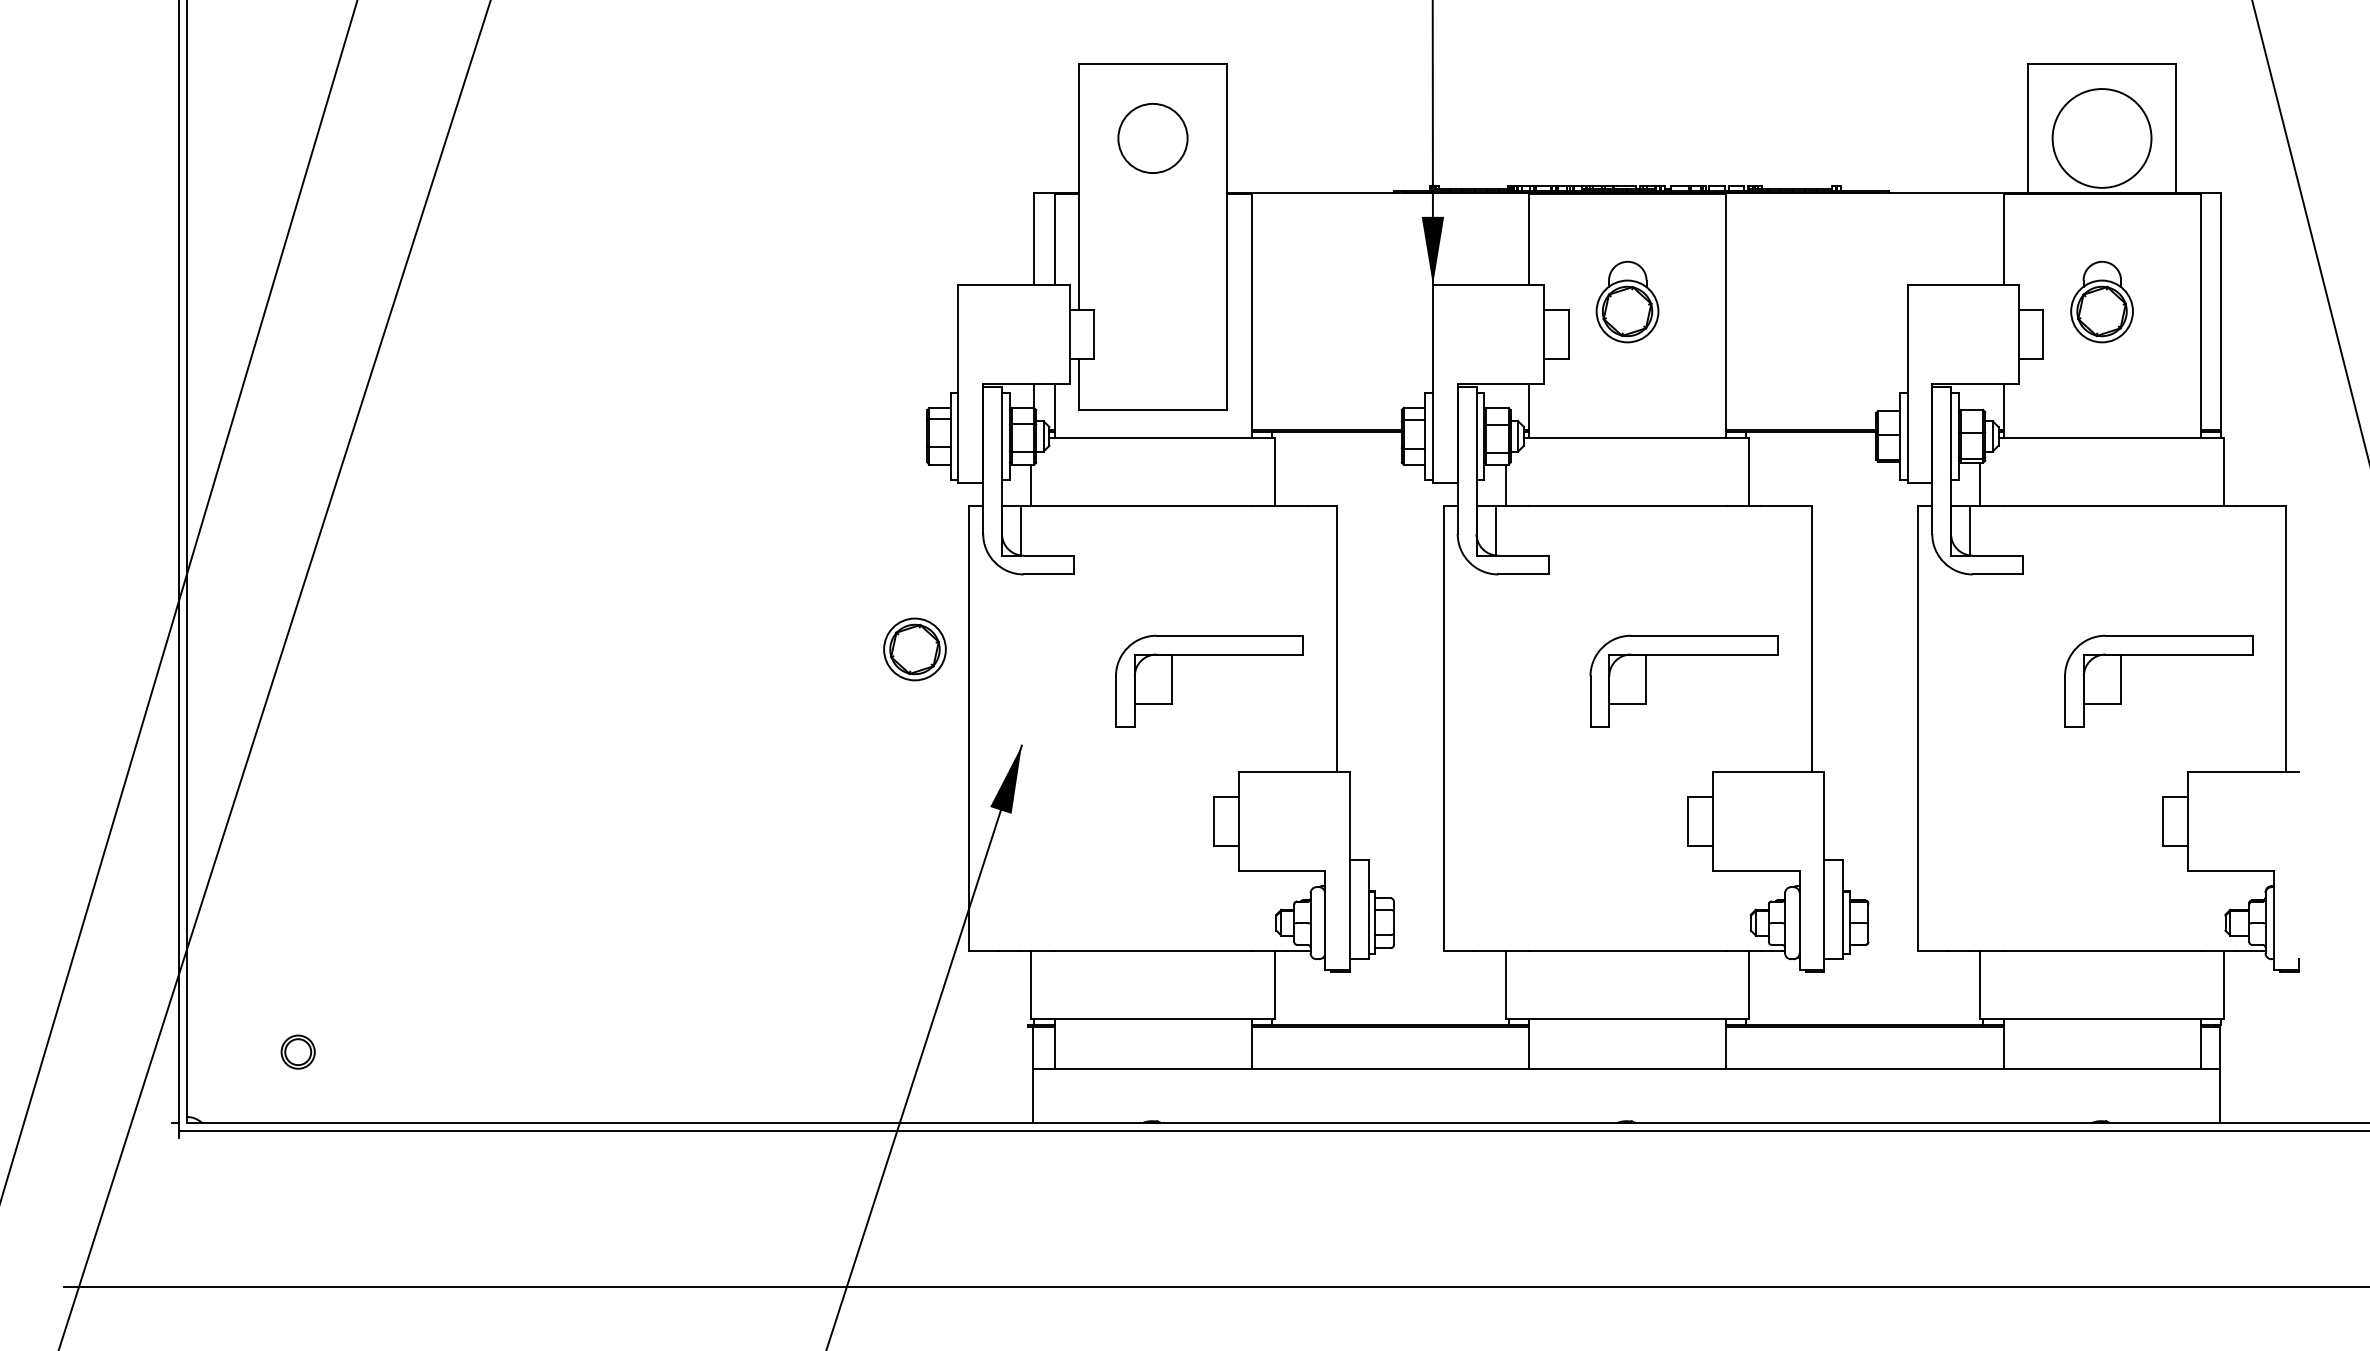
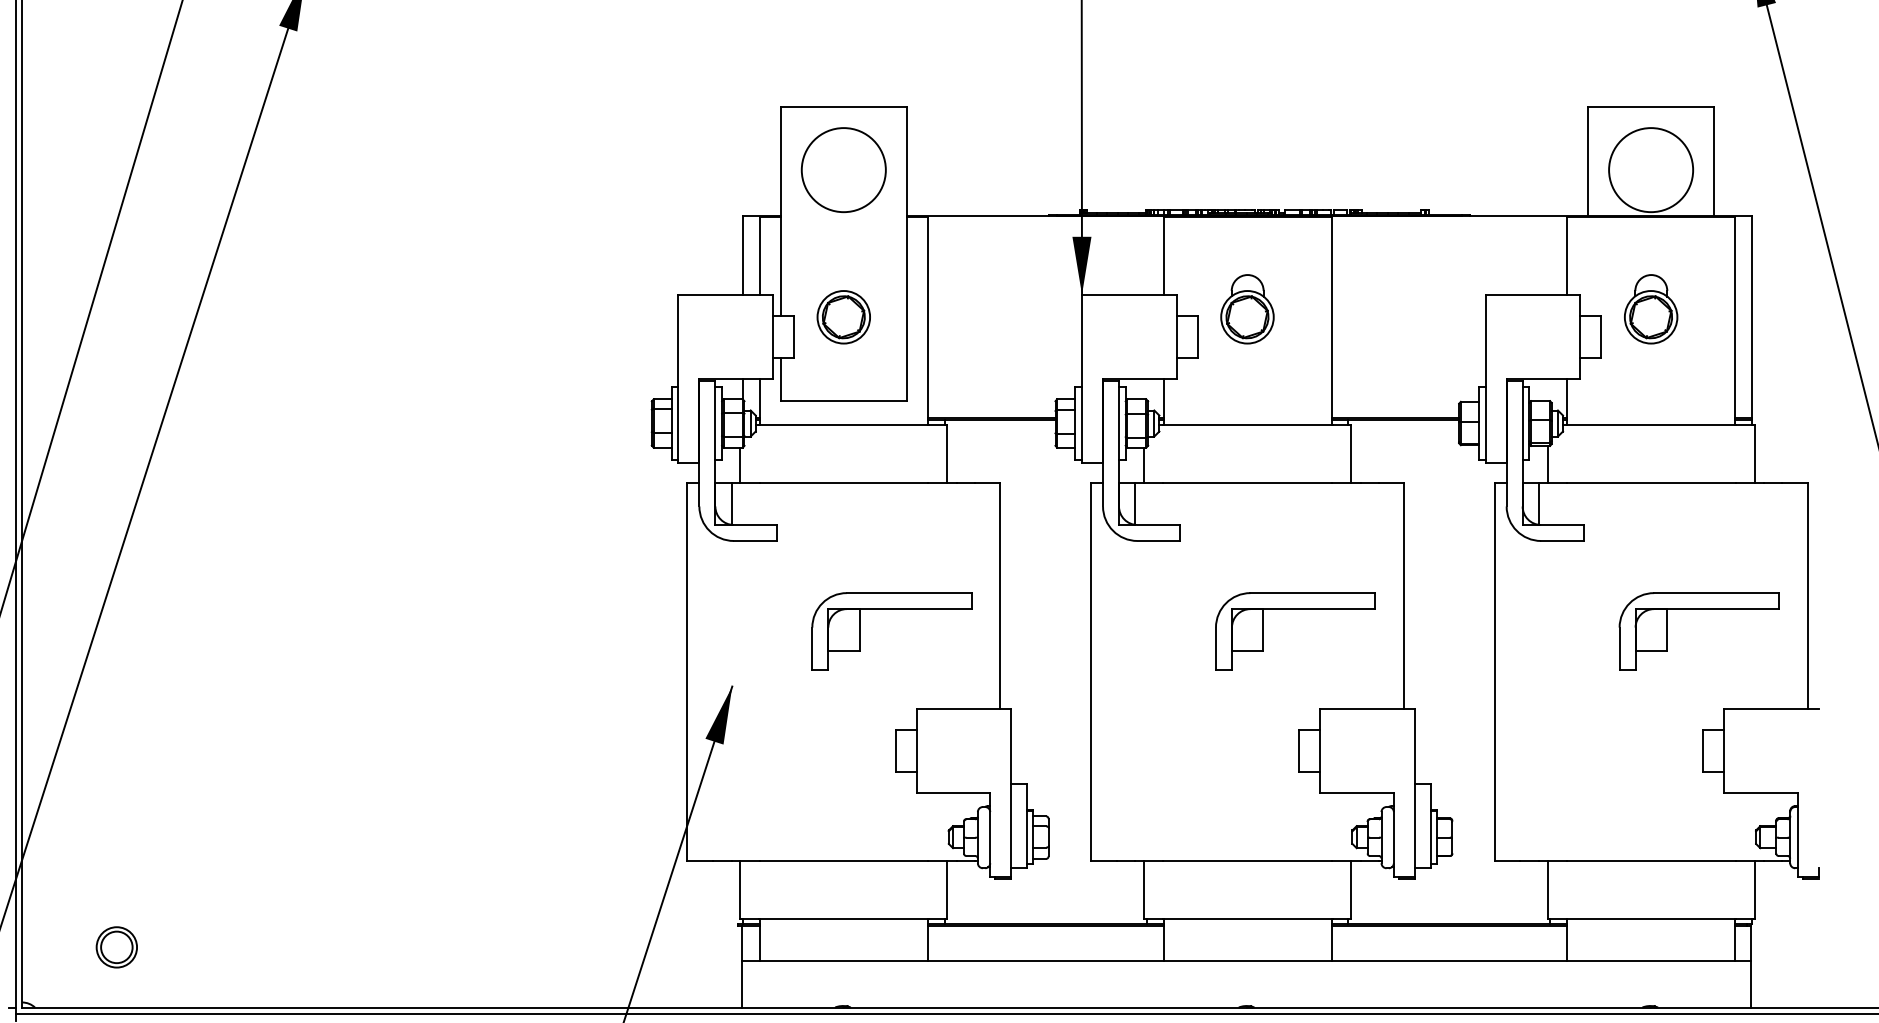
circle: (1152, 138) -> (843, 170), size x1.43
part: (914, 649) -> (843, 317), moved
part: (297, 1051) -> (116, 946), size x1.43

